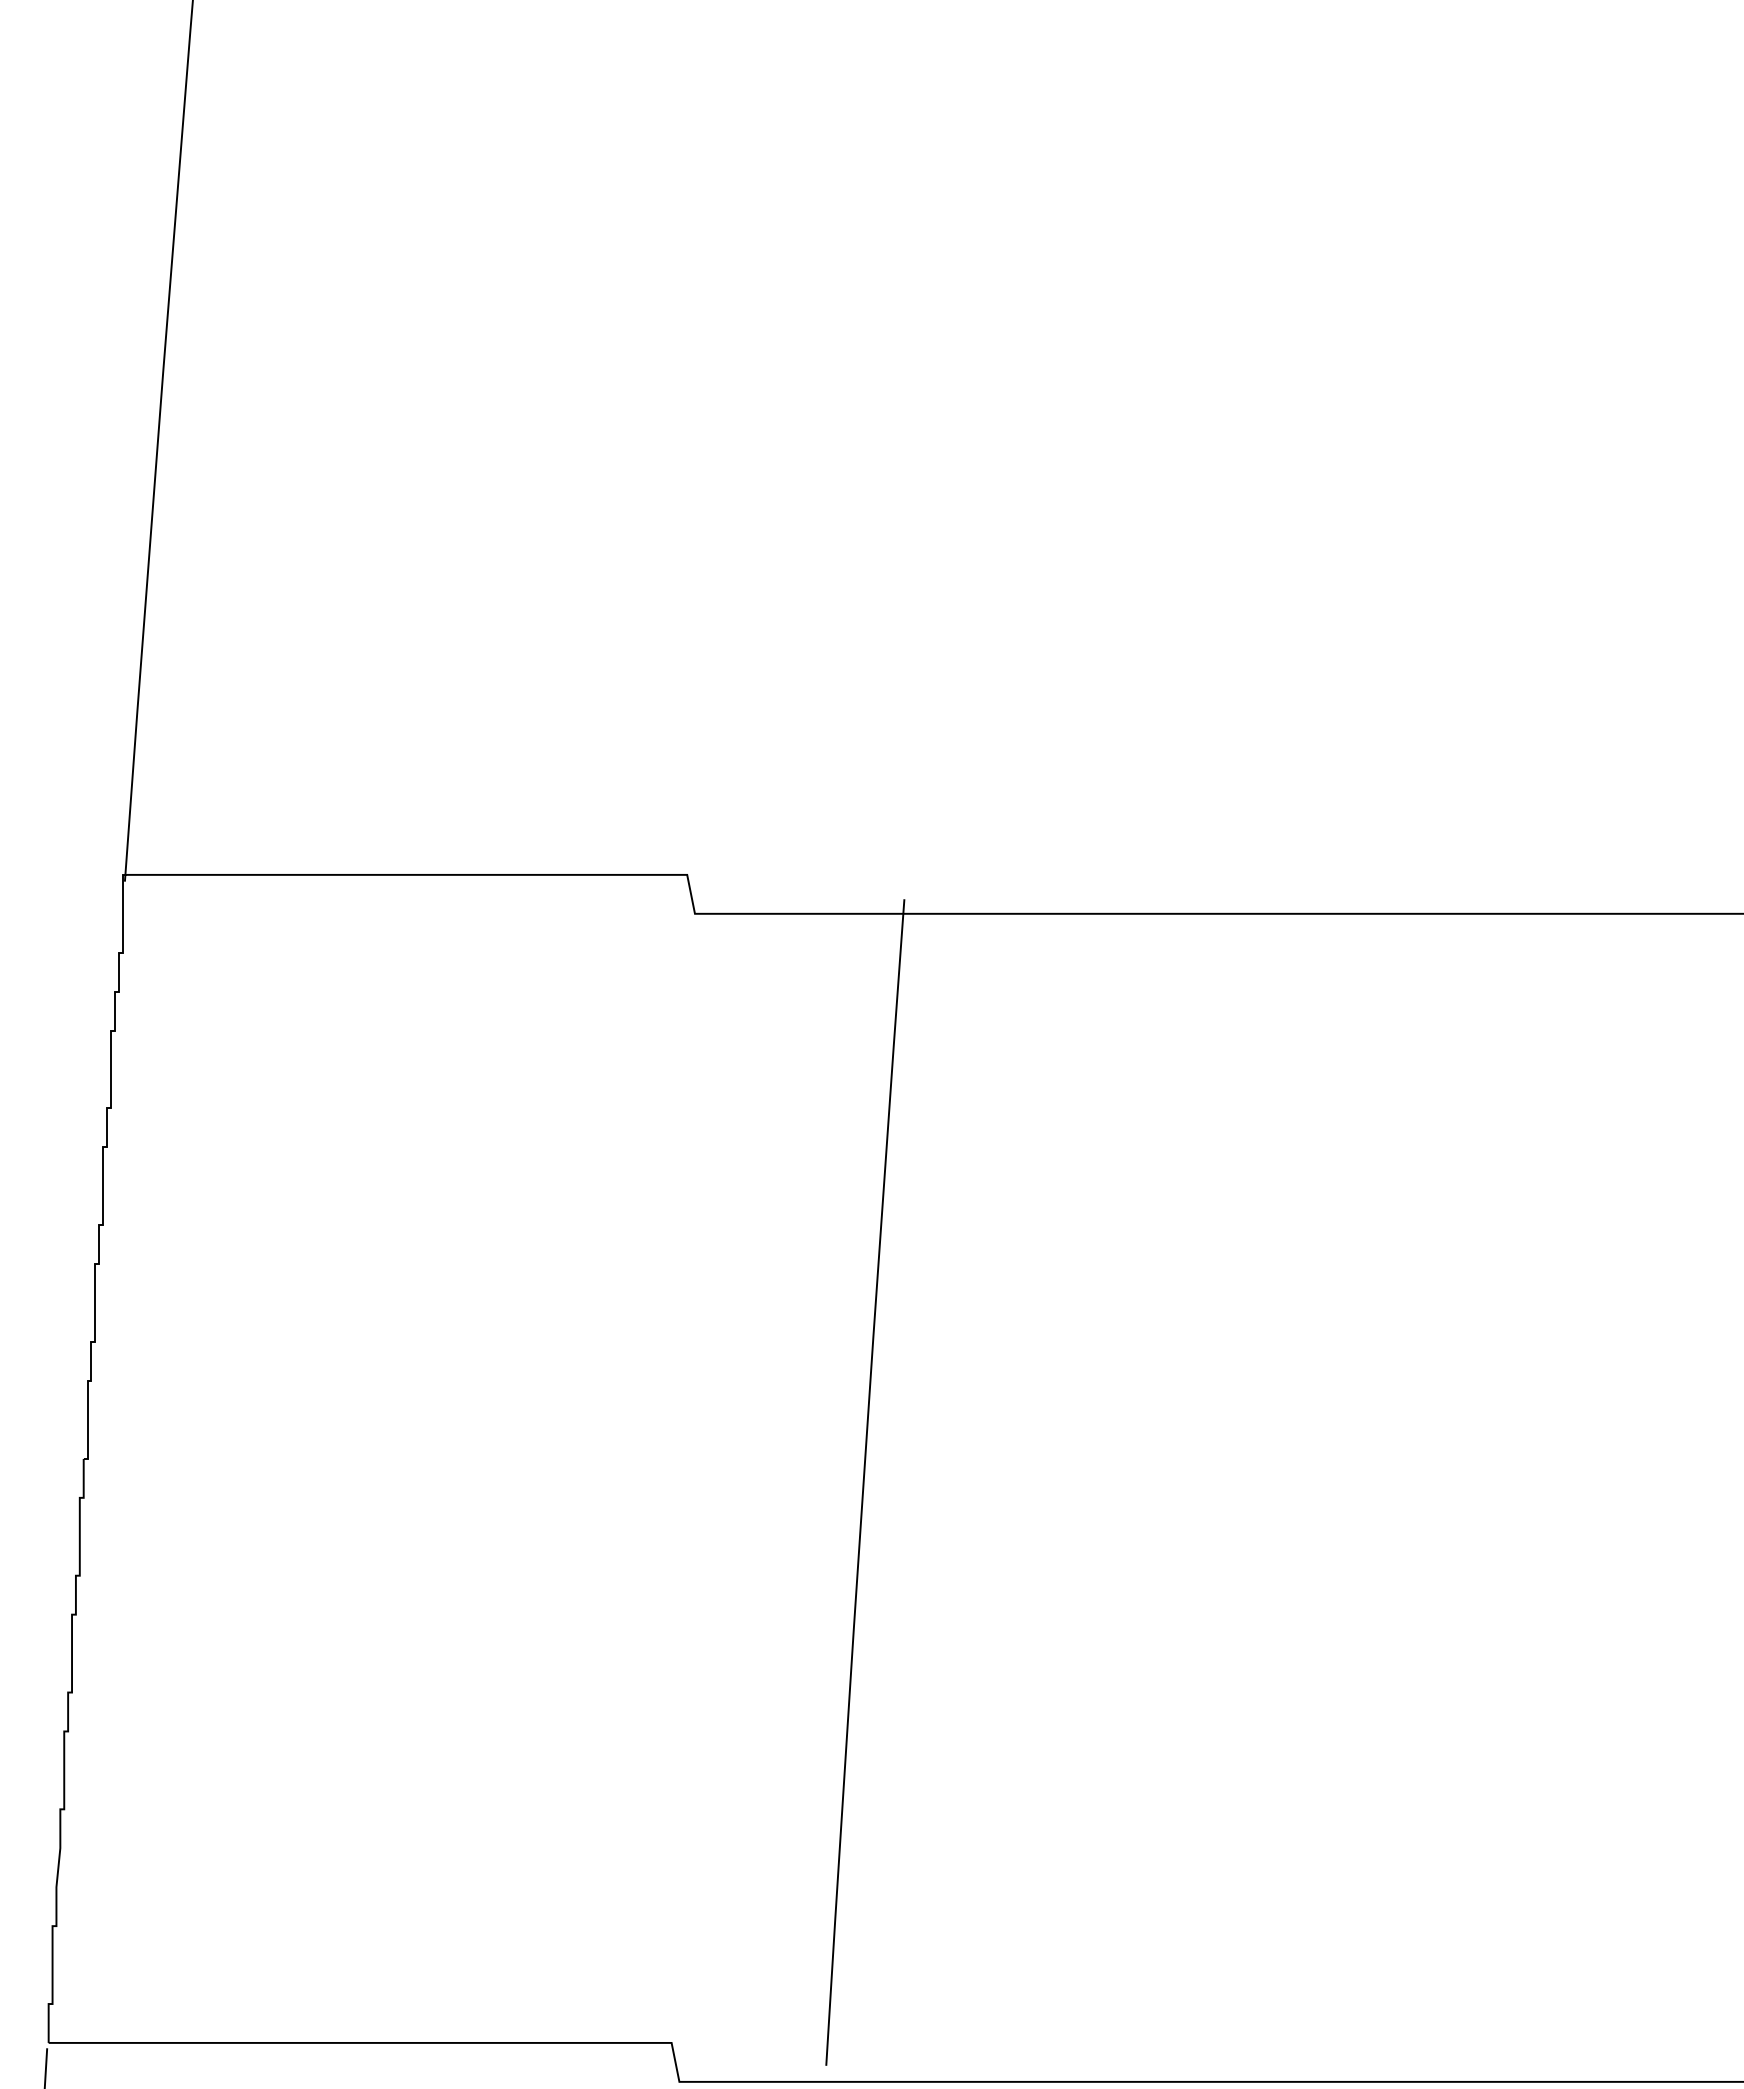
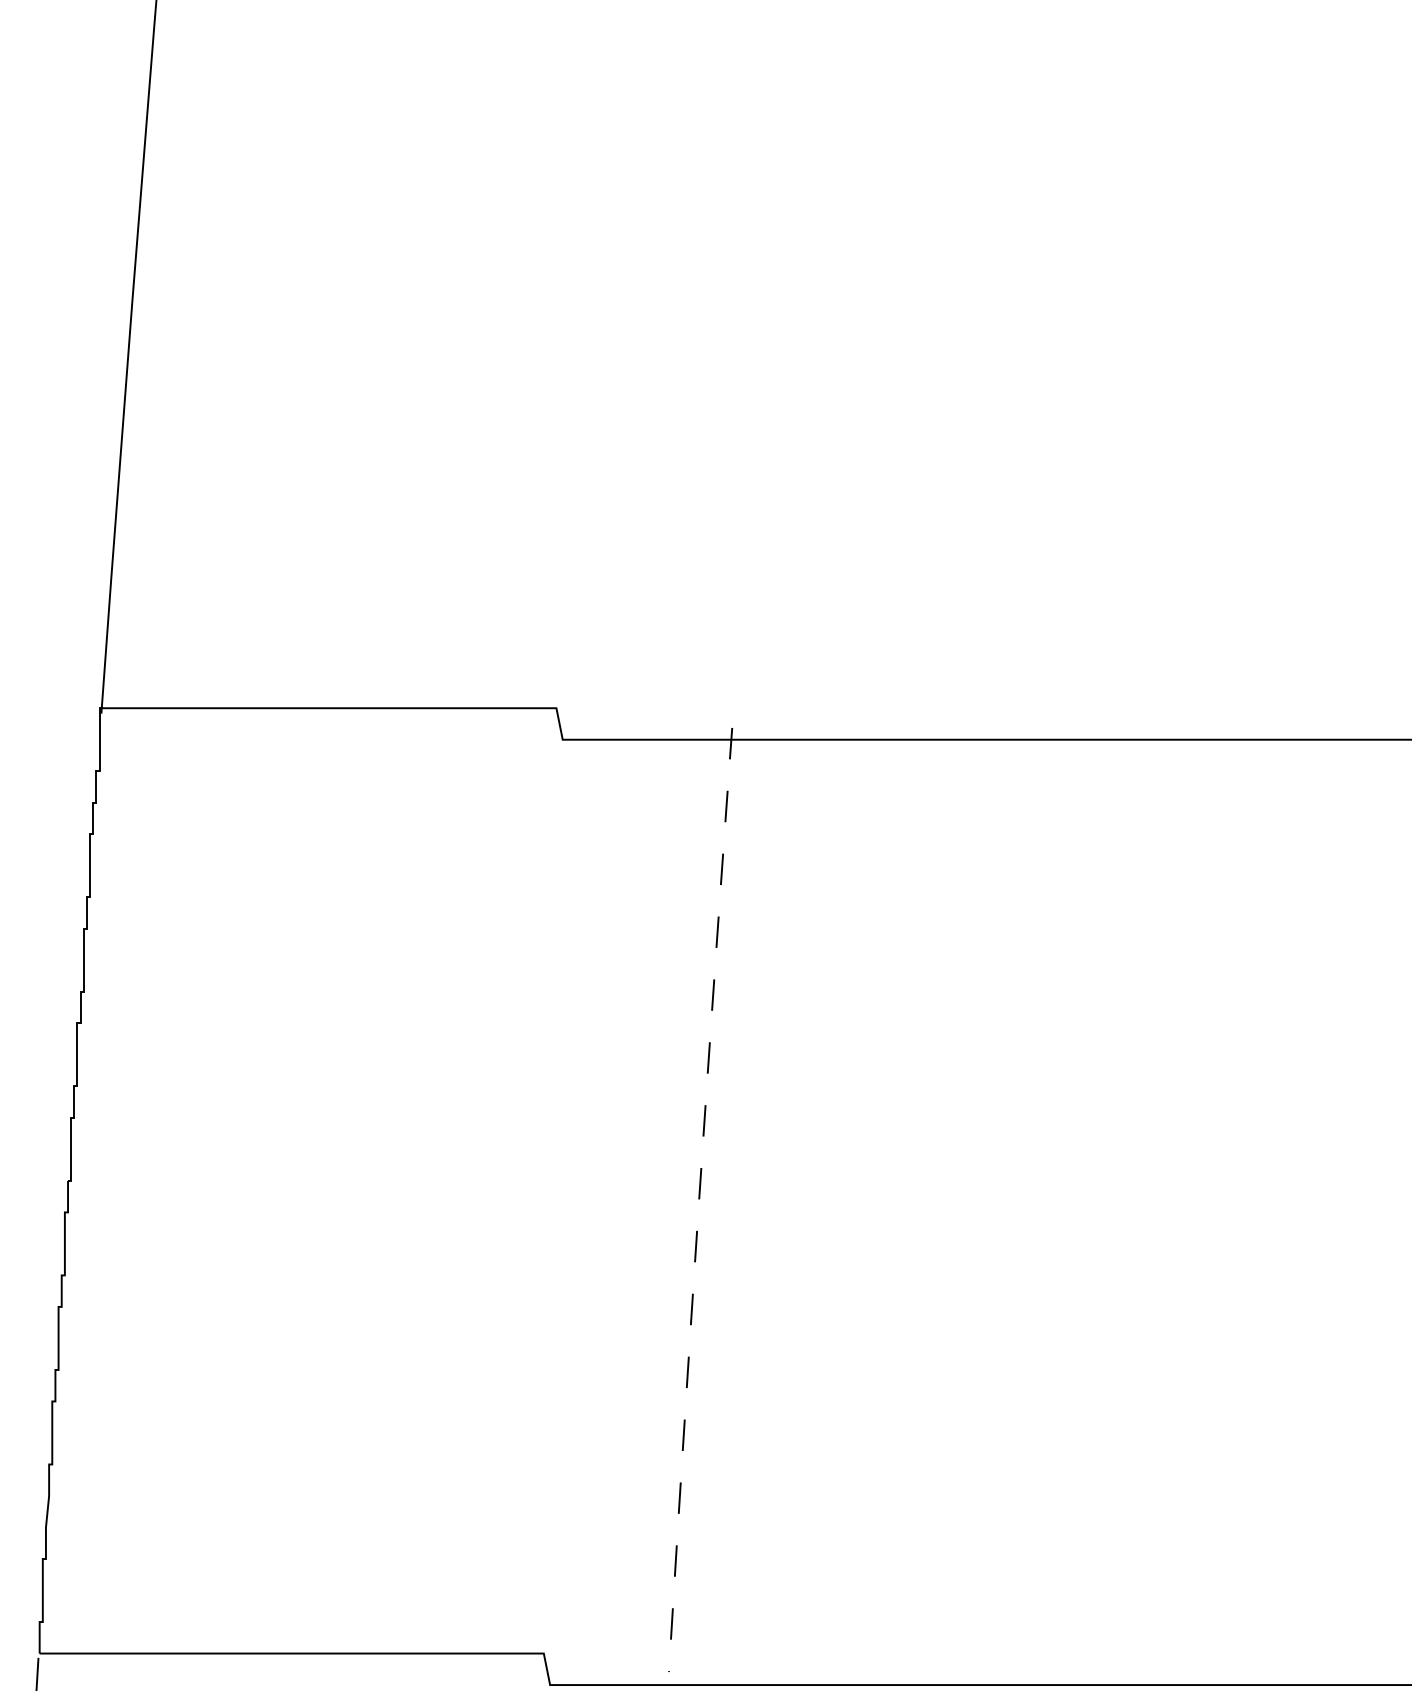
arc: (863, 1482) -> (699, 1199), solid -> dashed

